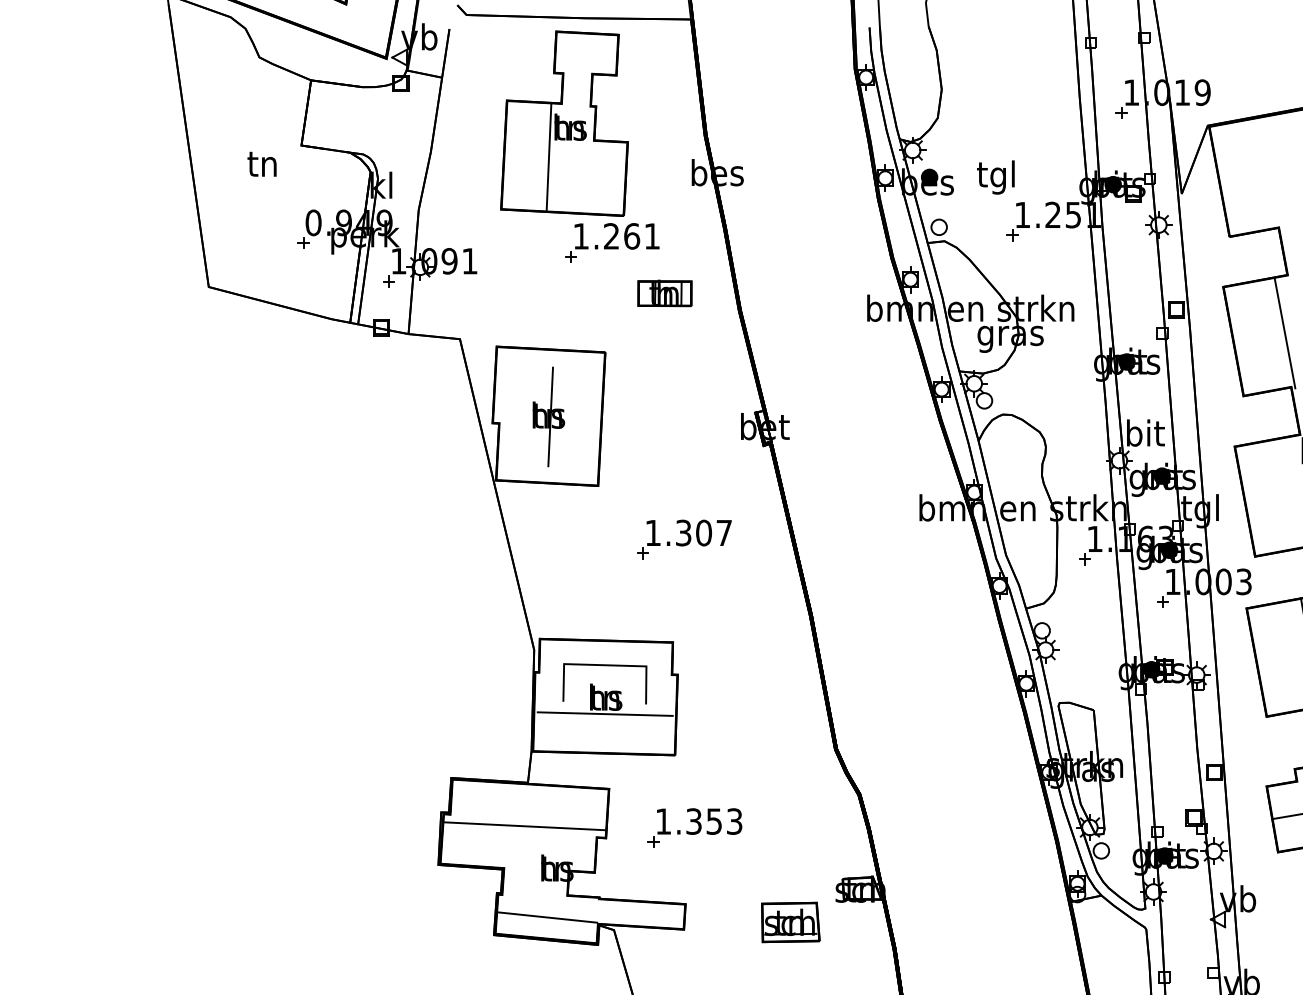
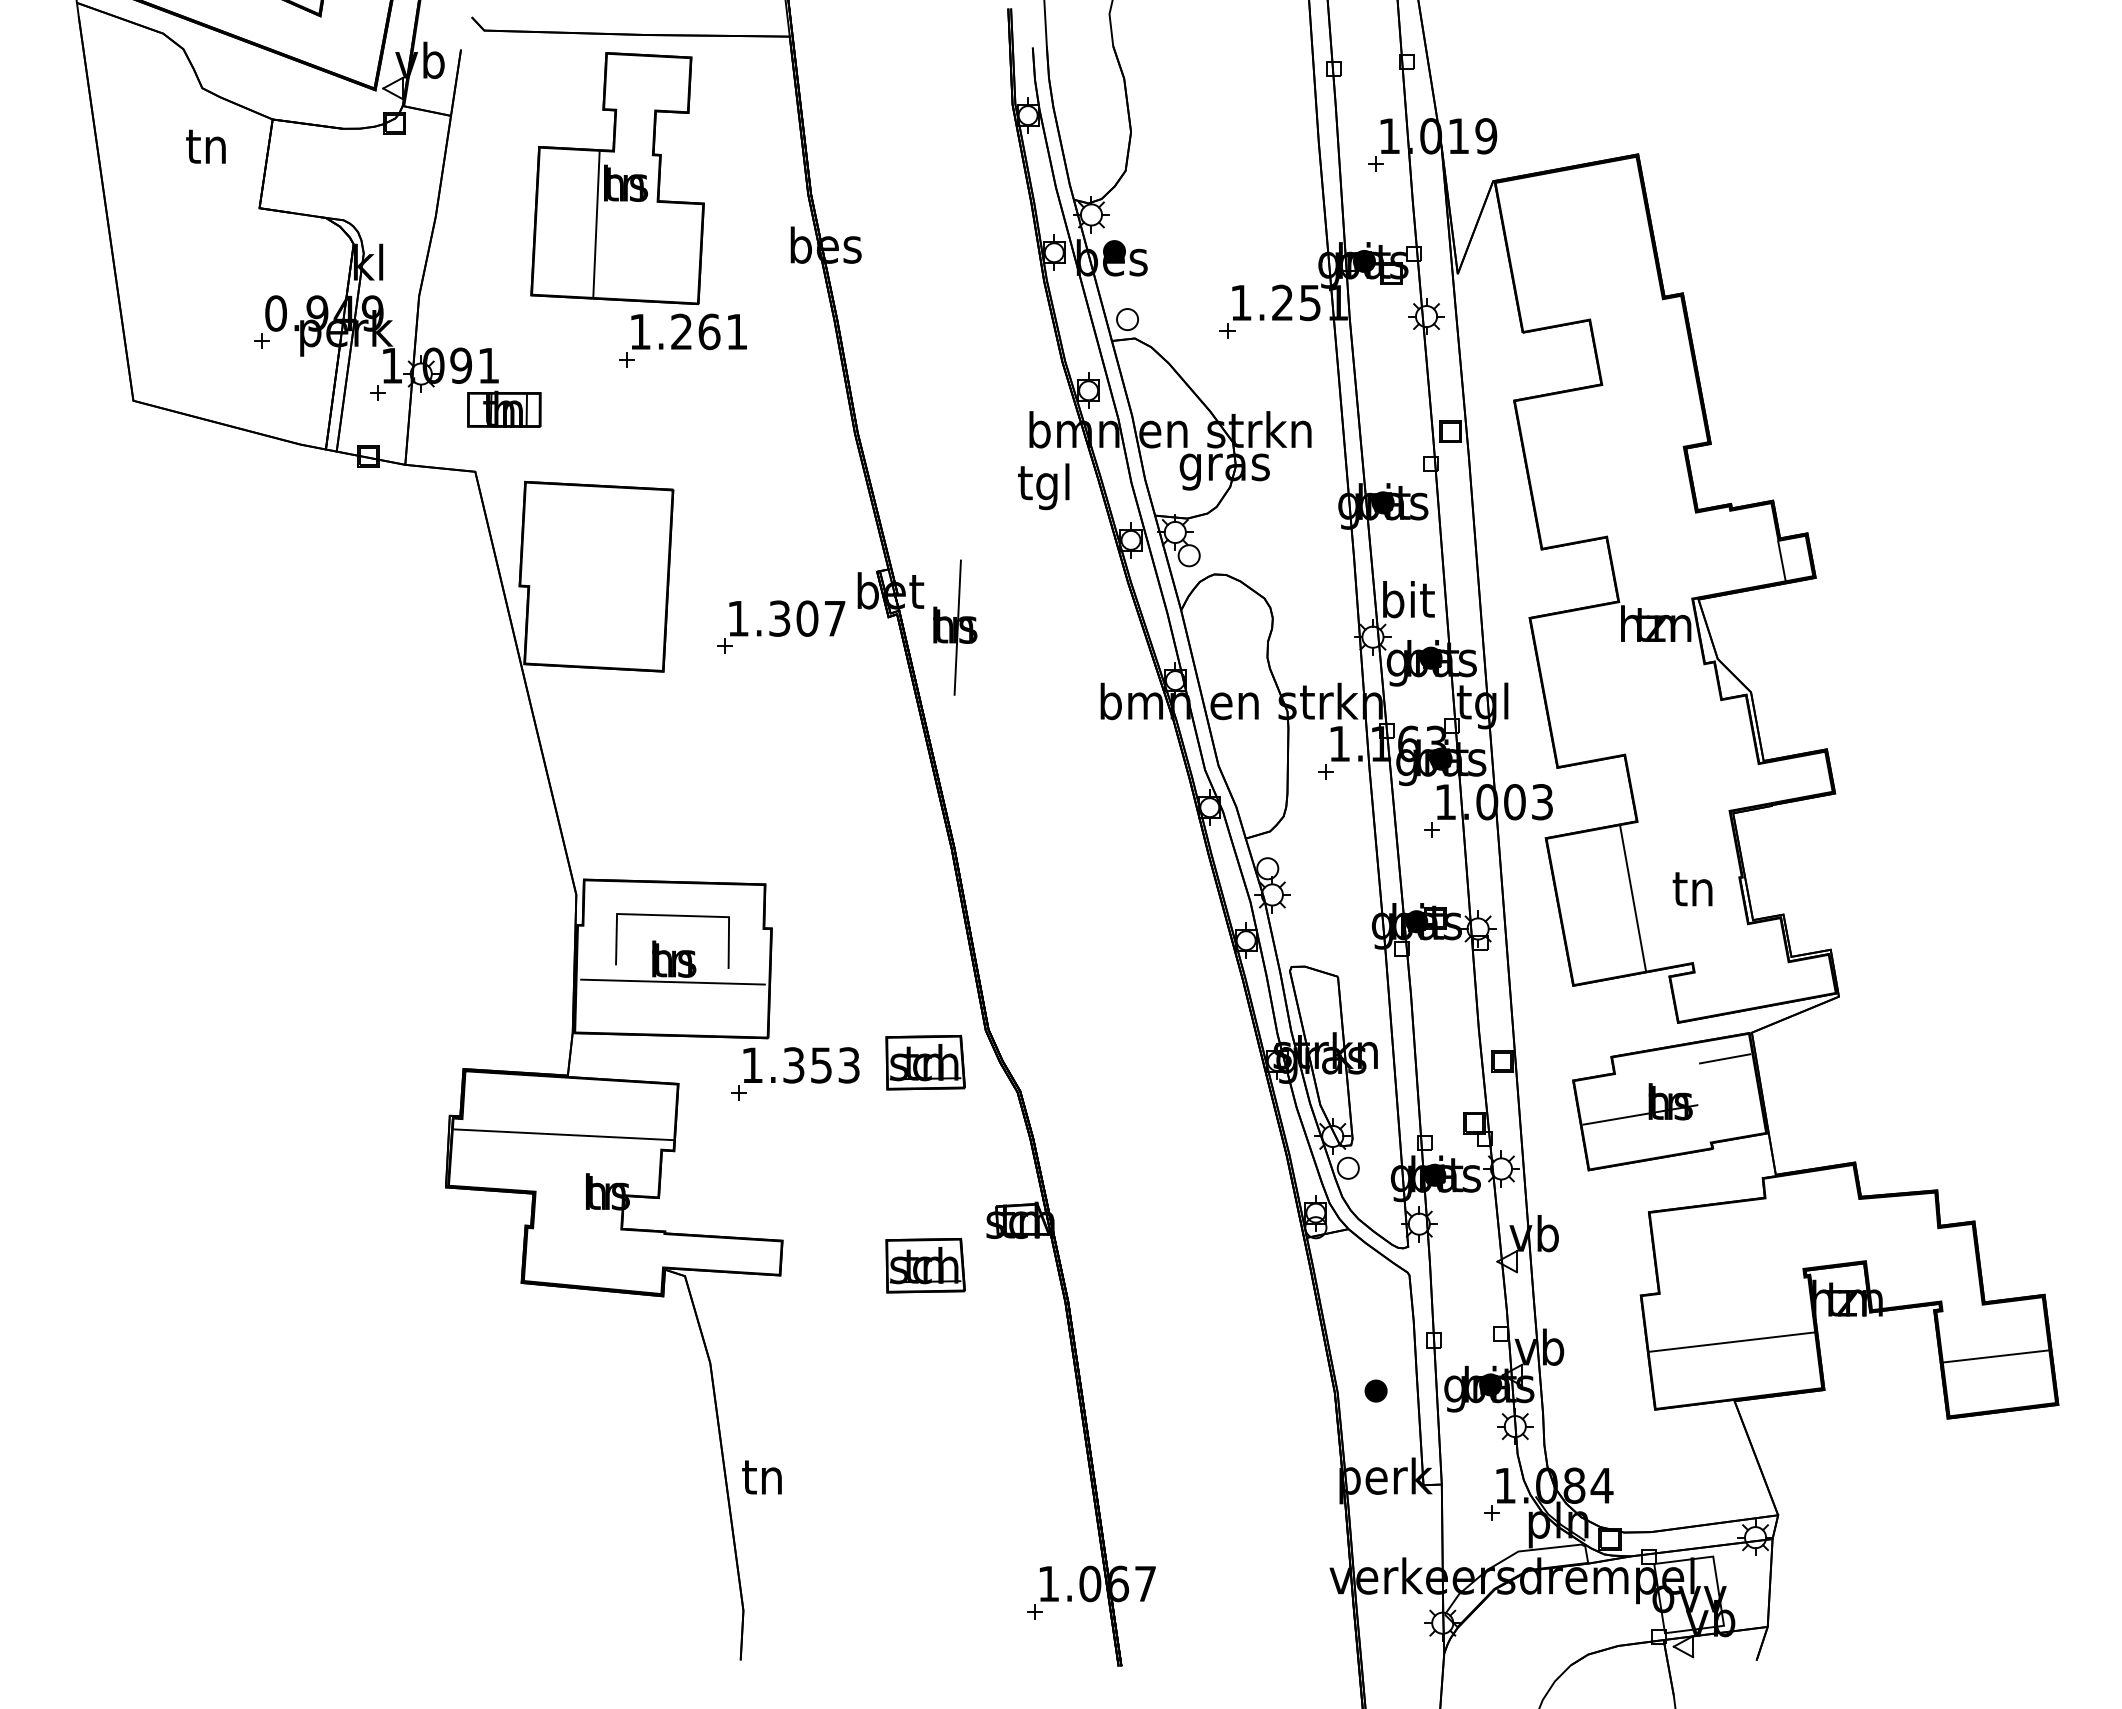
text: (261, 164) -> (205, 146), moved
text: (995, 177) -> (1043, 486), moved
part: (665, 292) -> (504, 408), moved
line: (1285, 333) -> (1598, 463), removed
part: (549, 416) -> (955, 627), moved
part: (684, 538) -> (781, 626), moved
part: (790, 773) -> (925, 1062), added
part: (695, 827) -> (795, 1073), moved
line: (546, 917) -> (593, 1258), removed

